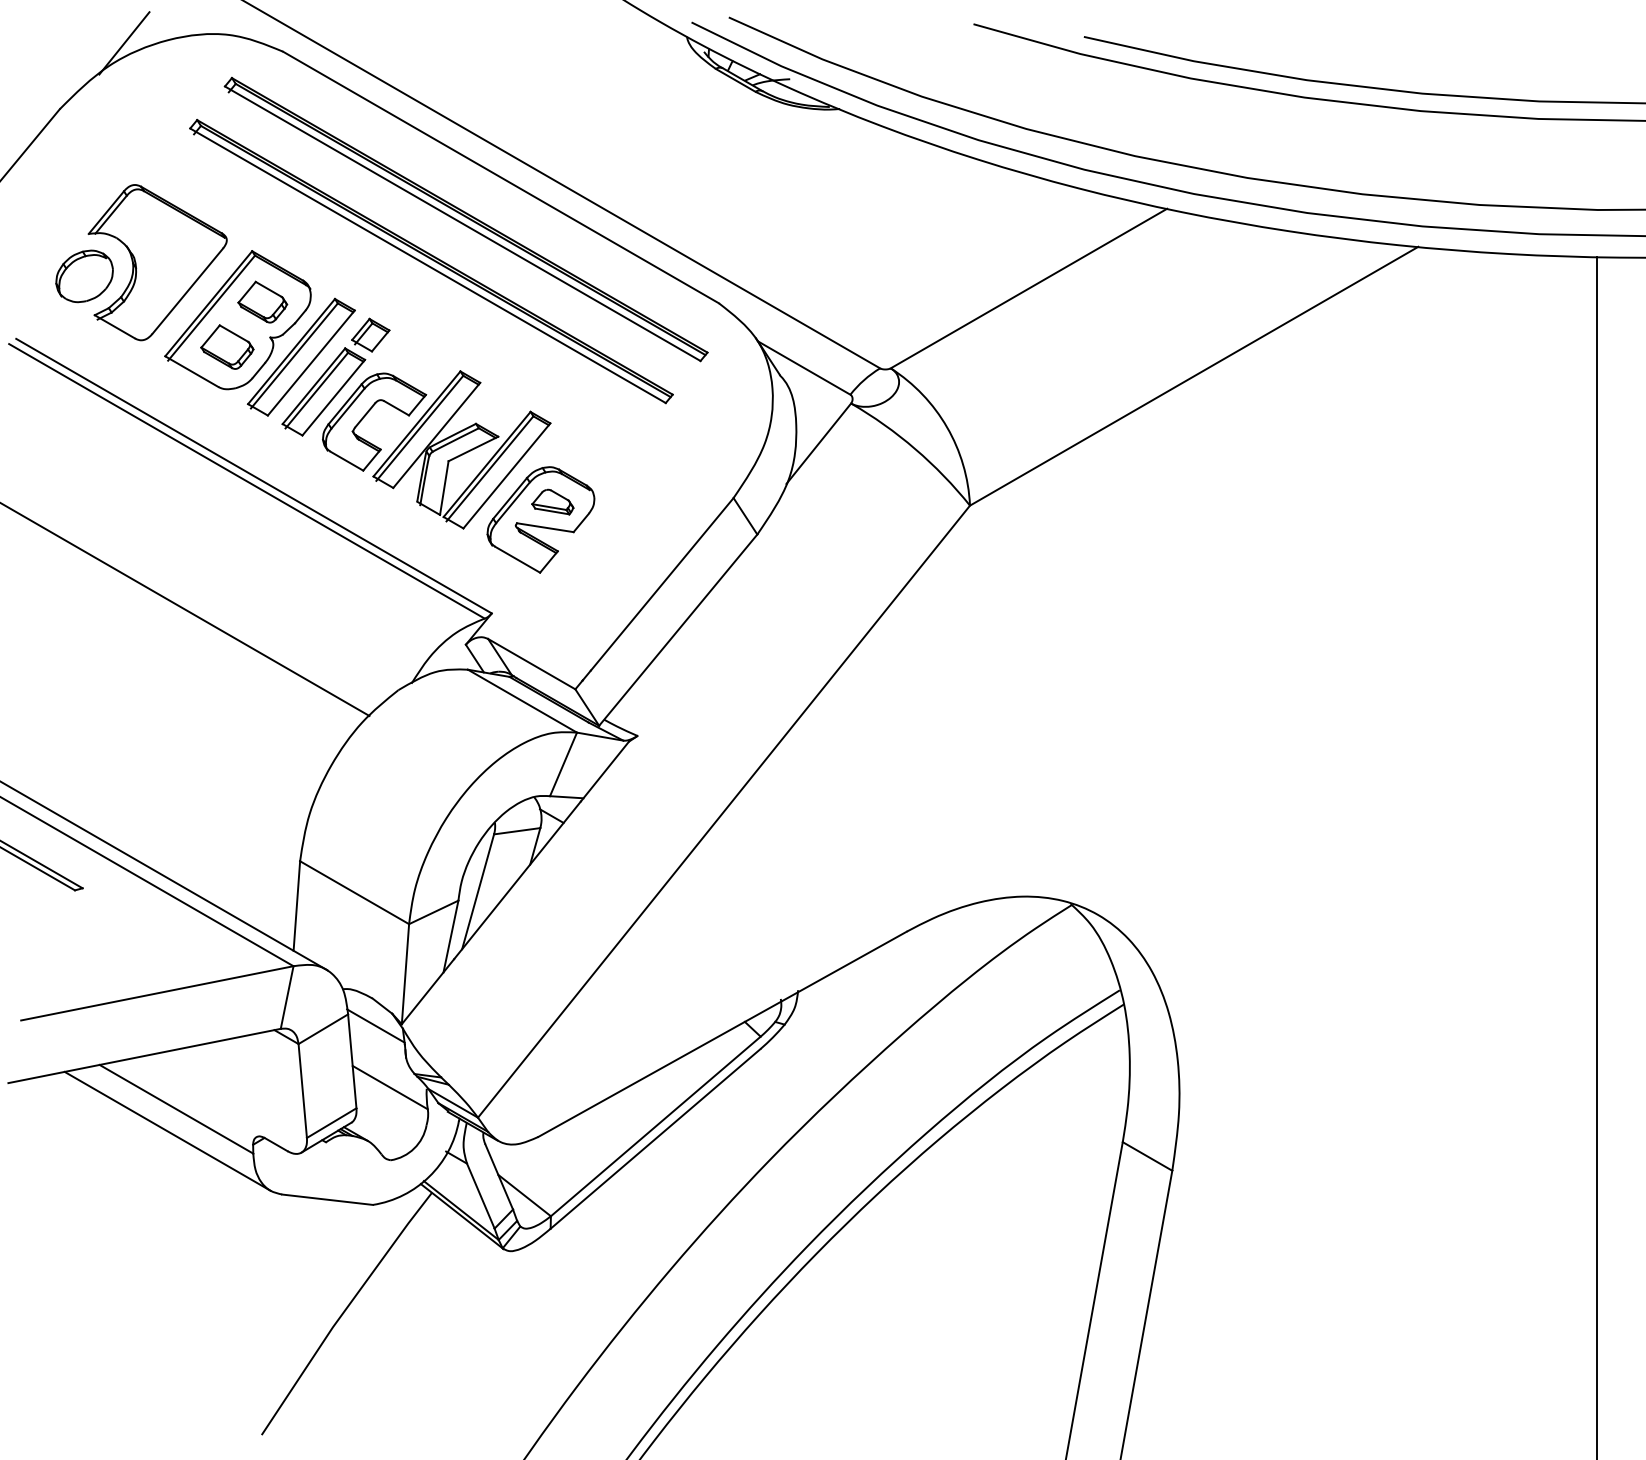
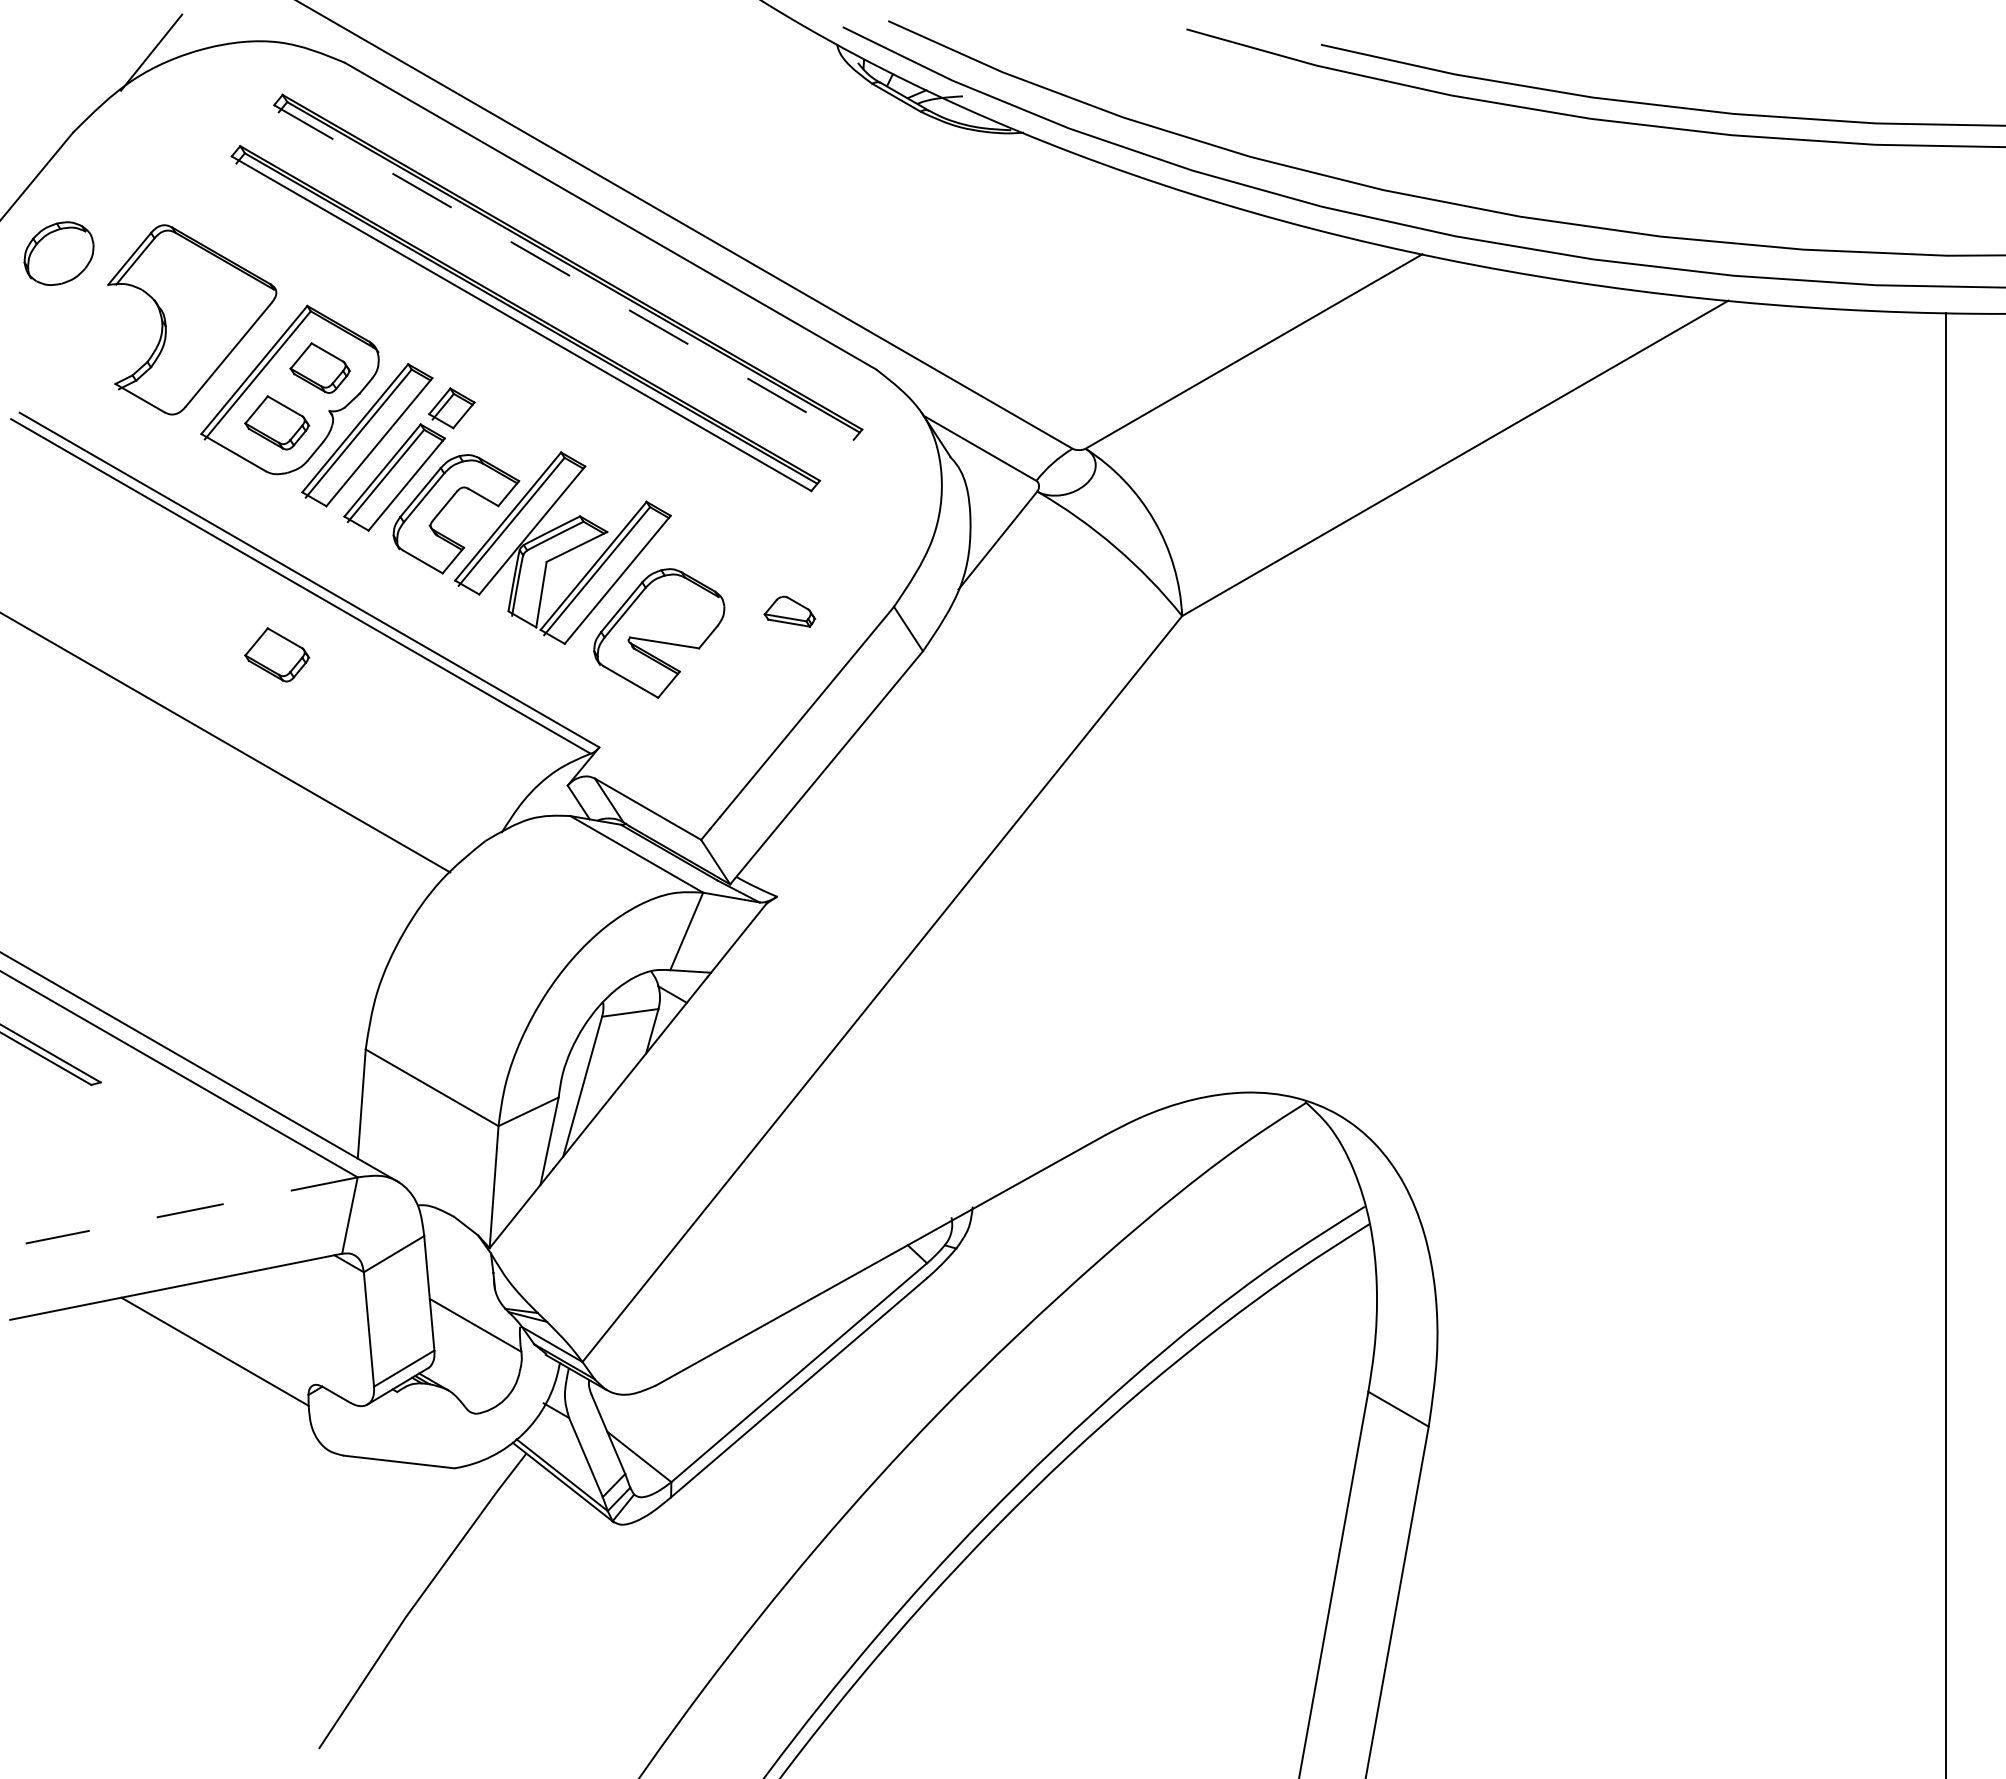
line: (462, 223) -> (563, 272), solid -> dashed
part: (84, 276) -> (58, 253), moved
part: (552, 501) -> (789, 611), moved
part: (226, 537) -> (276, 654), added
line: (157, 993) -> (191, 1210), solid -> dashed
line: (376, 1026) -> (458, 1250), removed
line: (167, 1131) -> (203, 1378), removed

